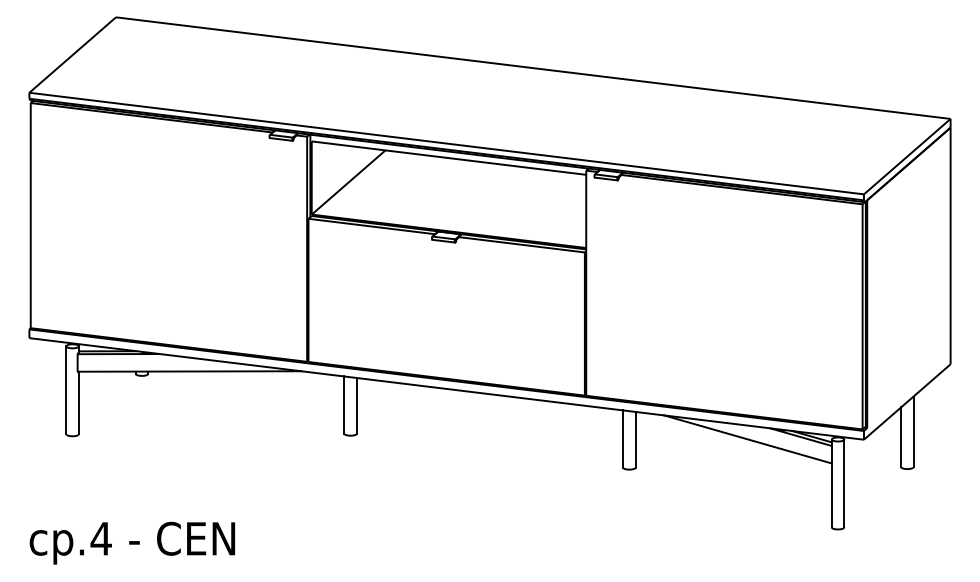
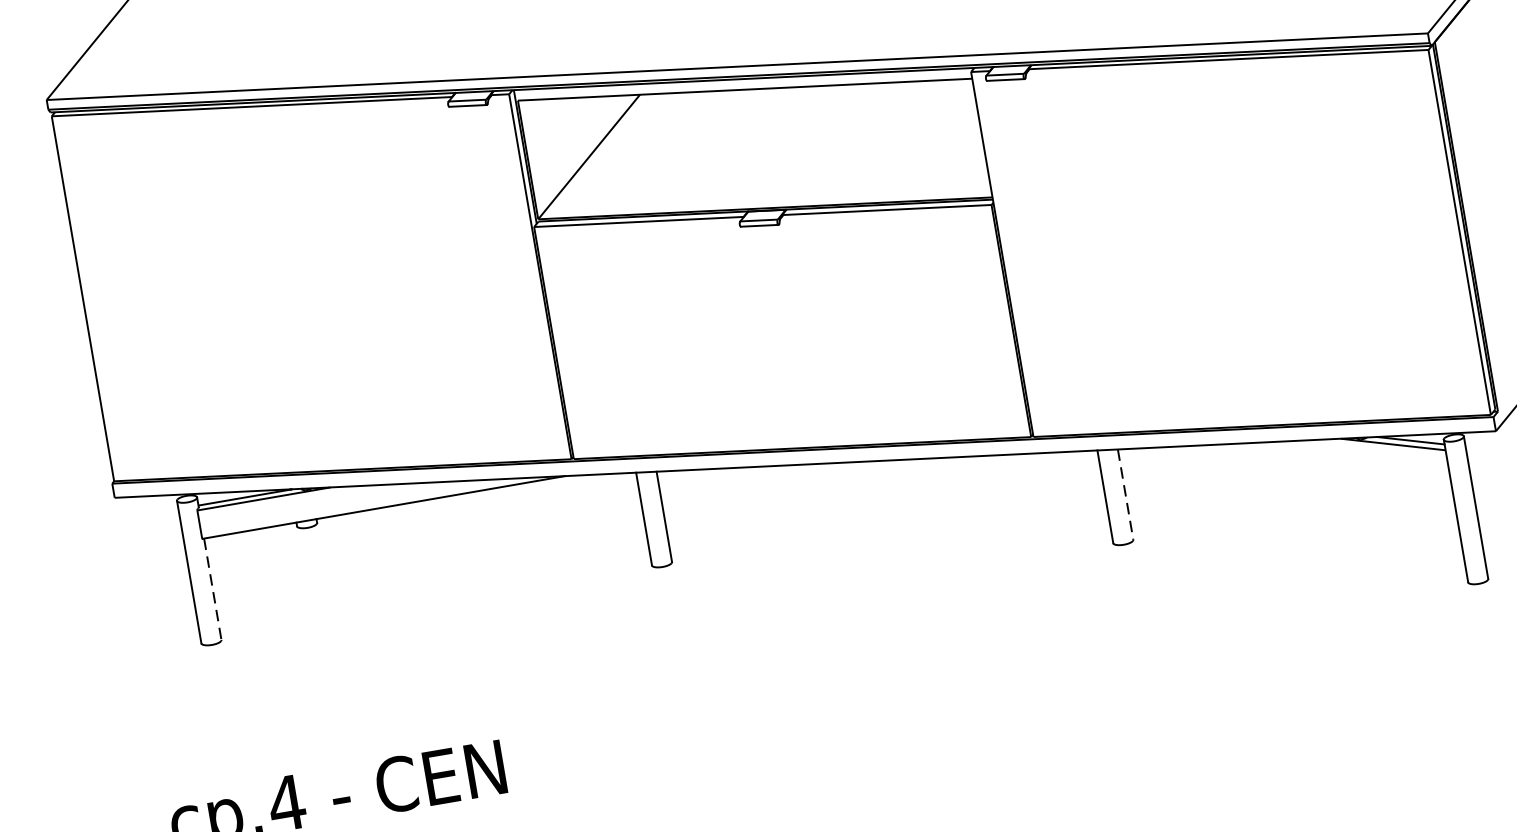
line: (78, 403) -> (212, 590), solid -> dashed
line: (635, 439) -> (1125, 494), solid -> dashed
line: (747, 439) -> (1307, 463), removed

